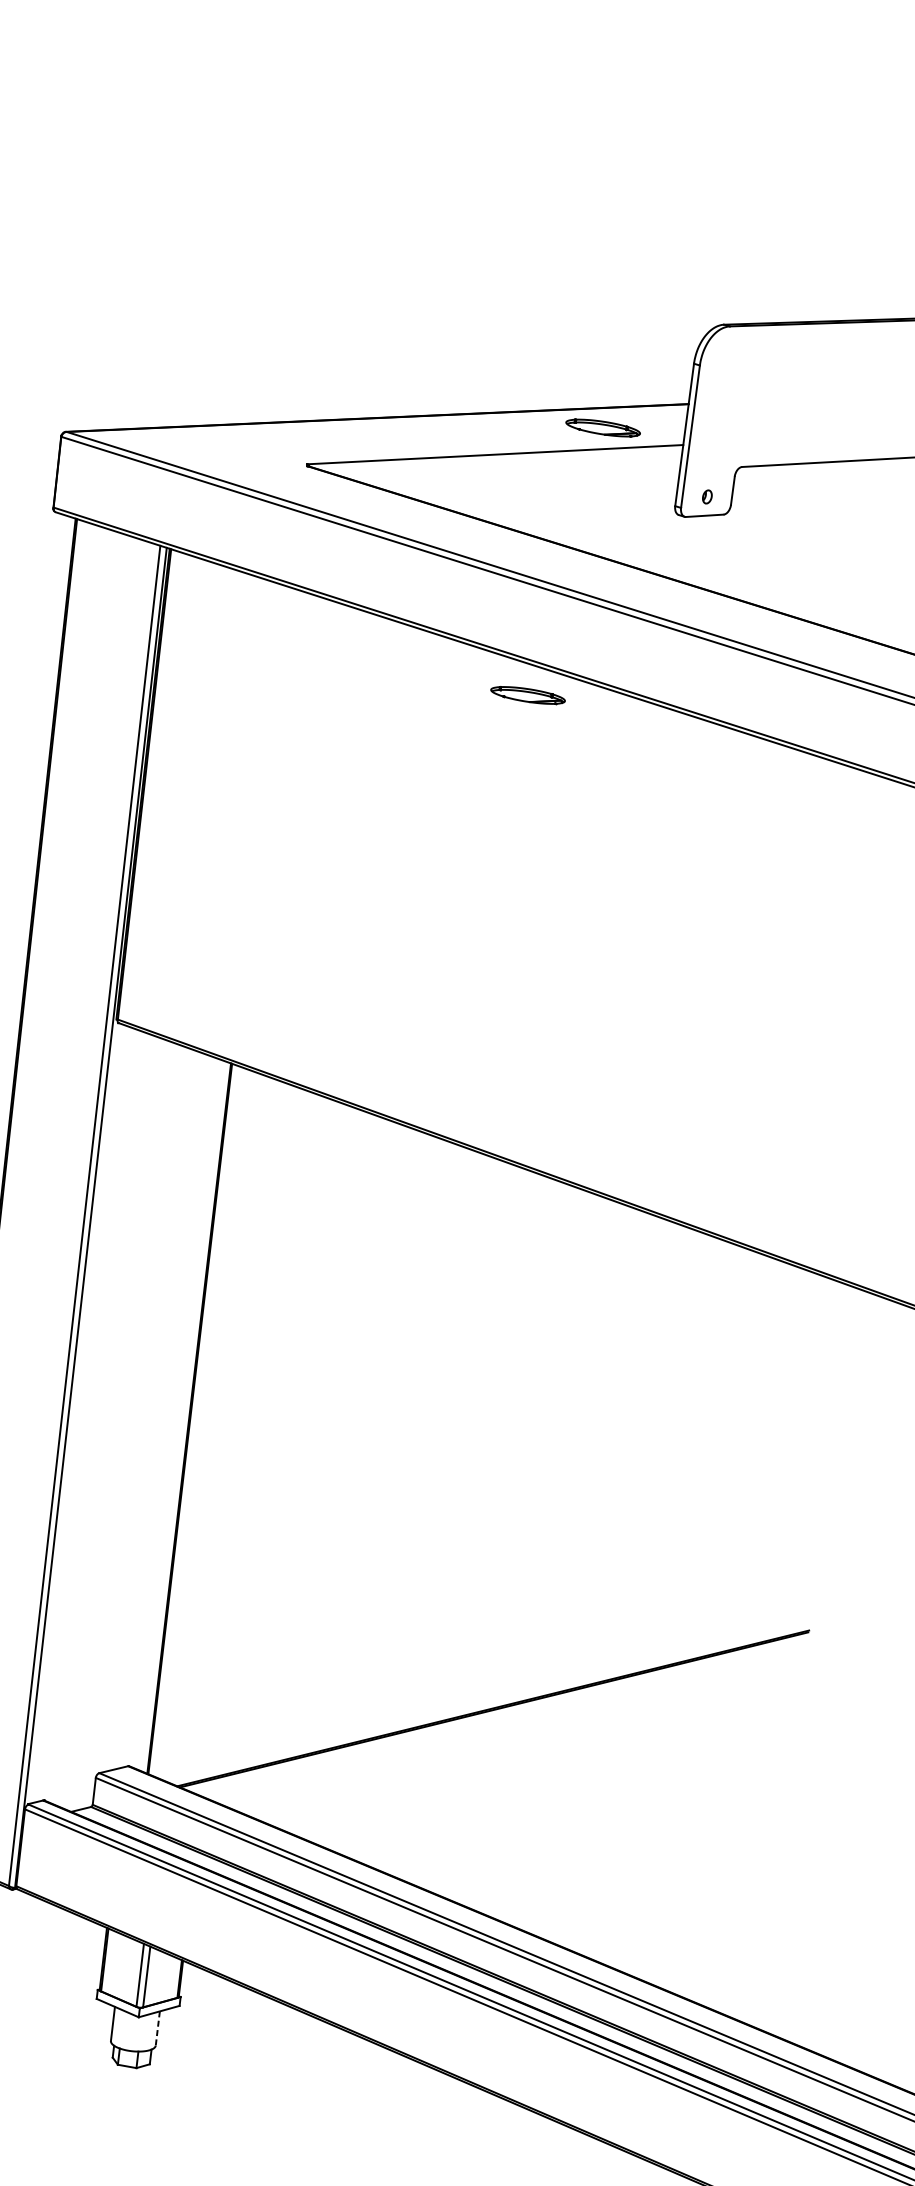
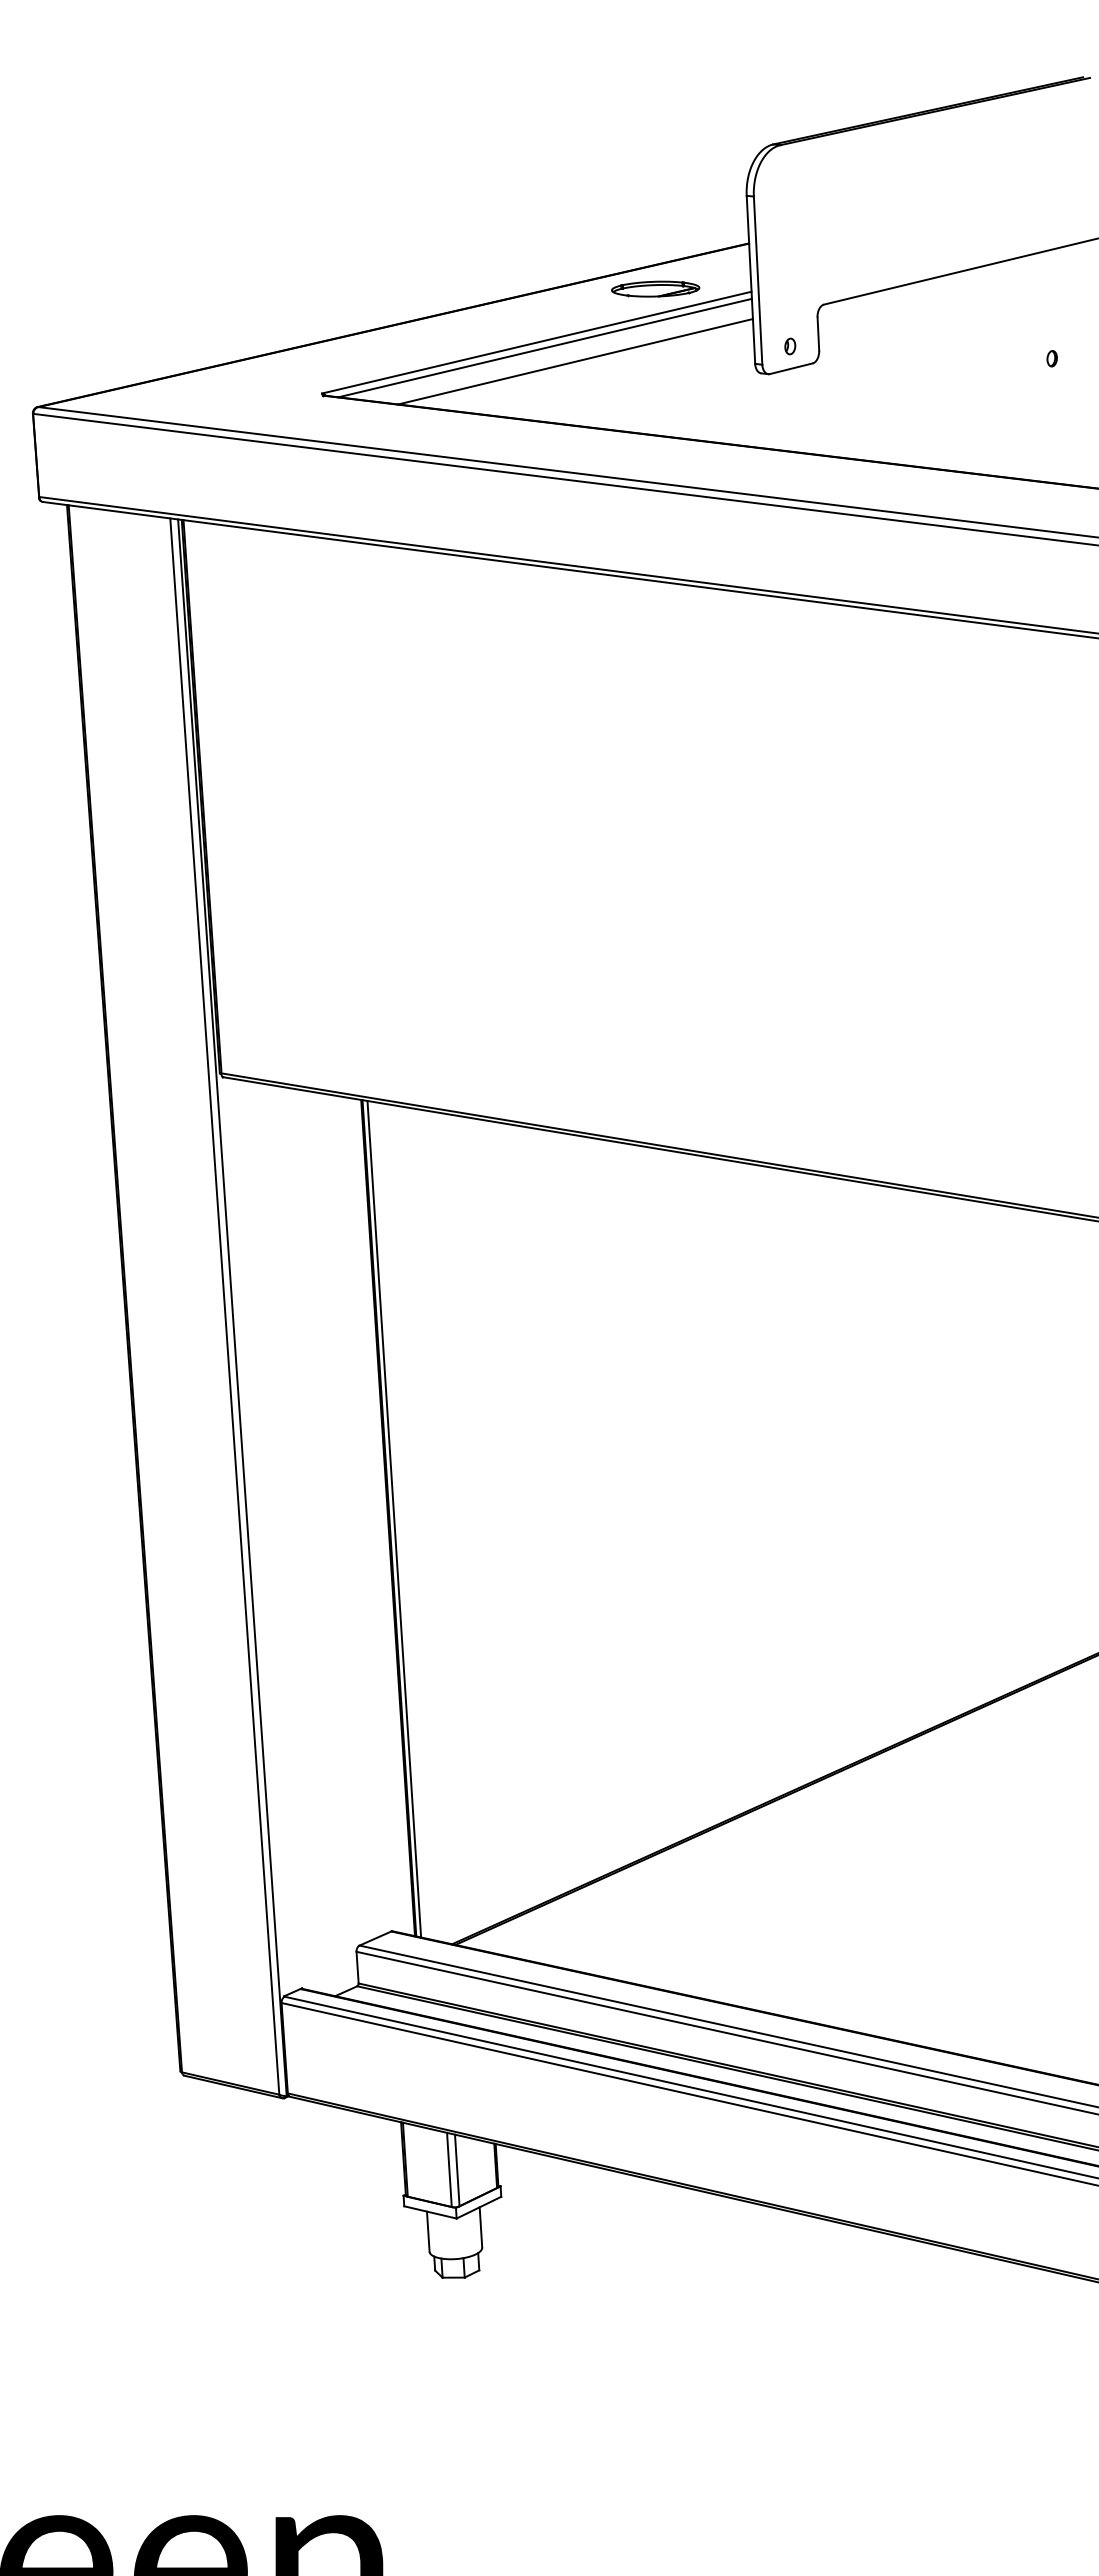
line: (500, 459) -> (544, 347), added
line: (524, 476) -> (575, 361), added
part: (528, 694) -> (625, 612), removed
line: (194, 1419) -> (394, 1518), added
line: (157, 2028) -> (480, 2227), dashed -> solid

